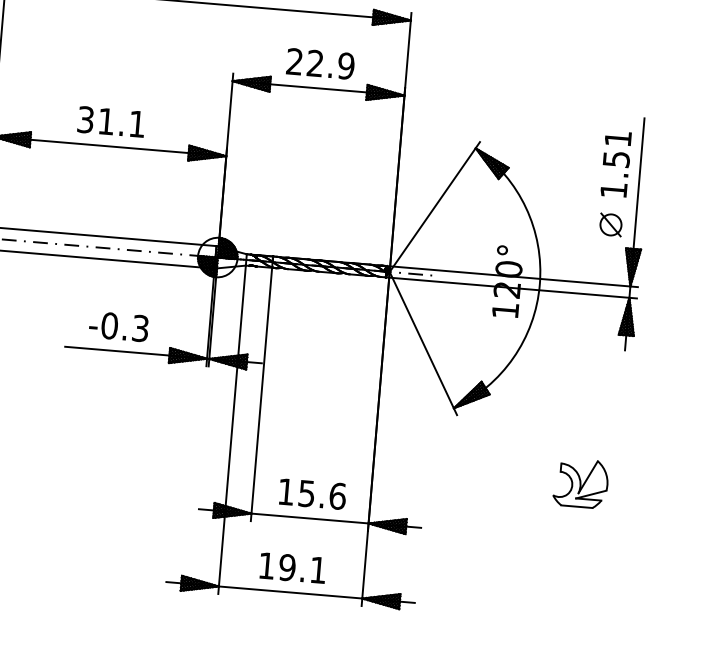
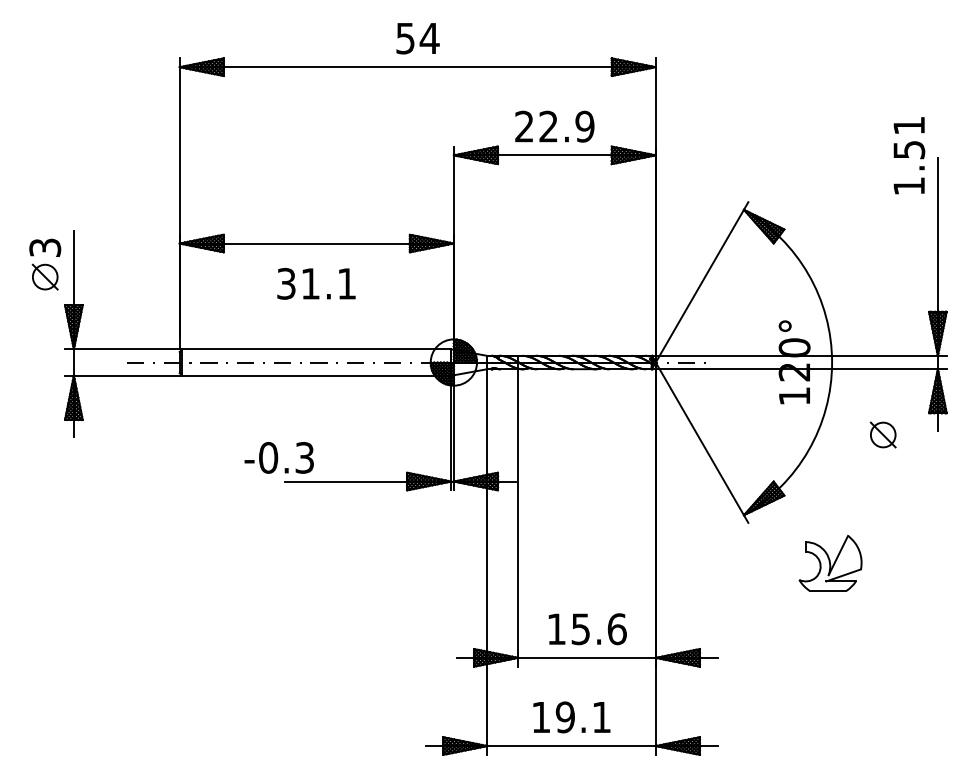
text: (111, 121) -> (316, 283), moved
text: (616, 164) -> (909, 155), moved
part: (610, 224) -> (882, 434), moved
text: (118, 326) -> (278, 457), moved
part: (580, 482) -> (830, 562), moved

